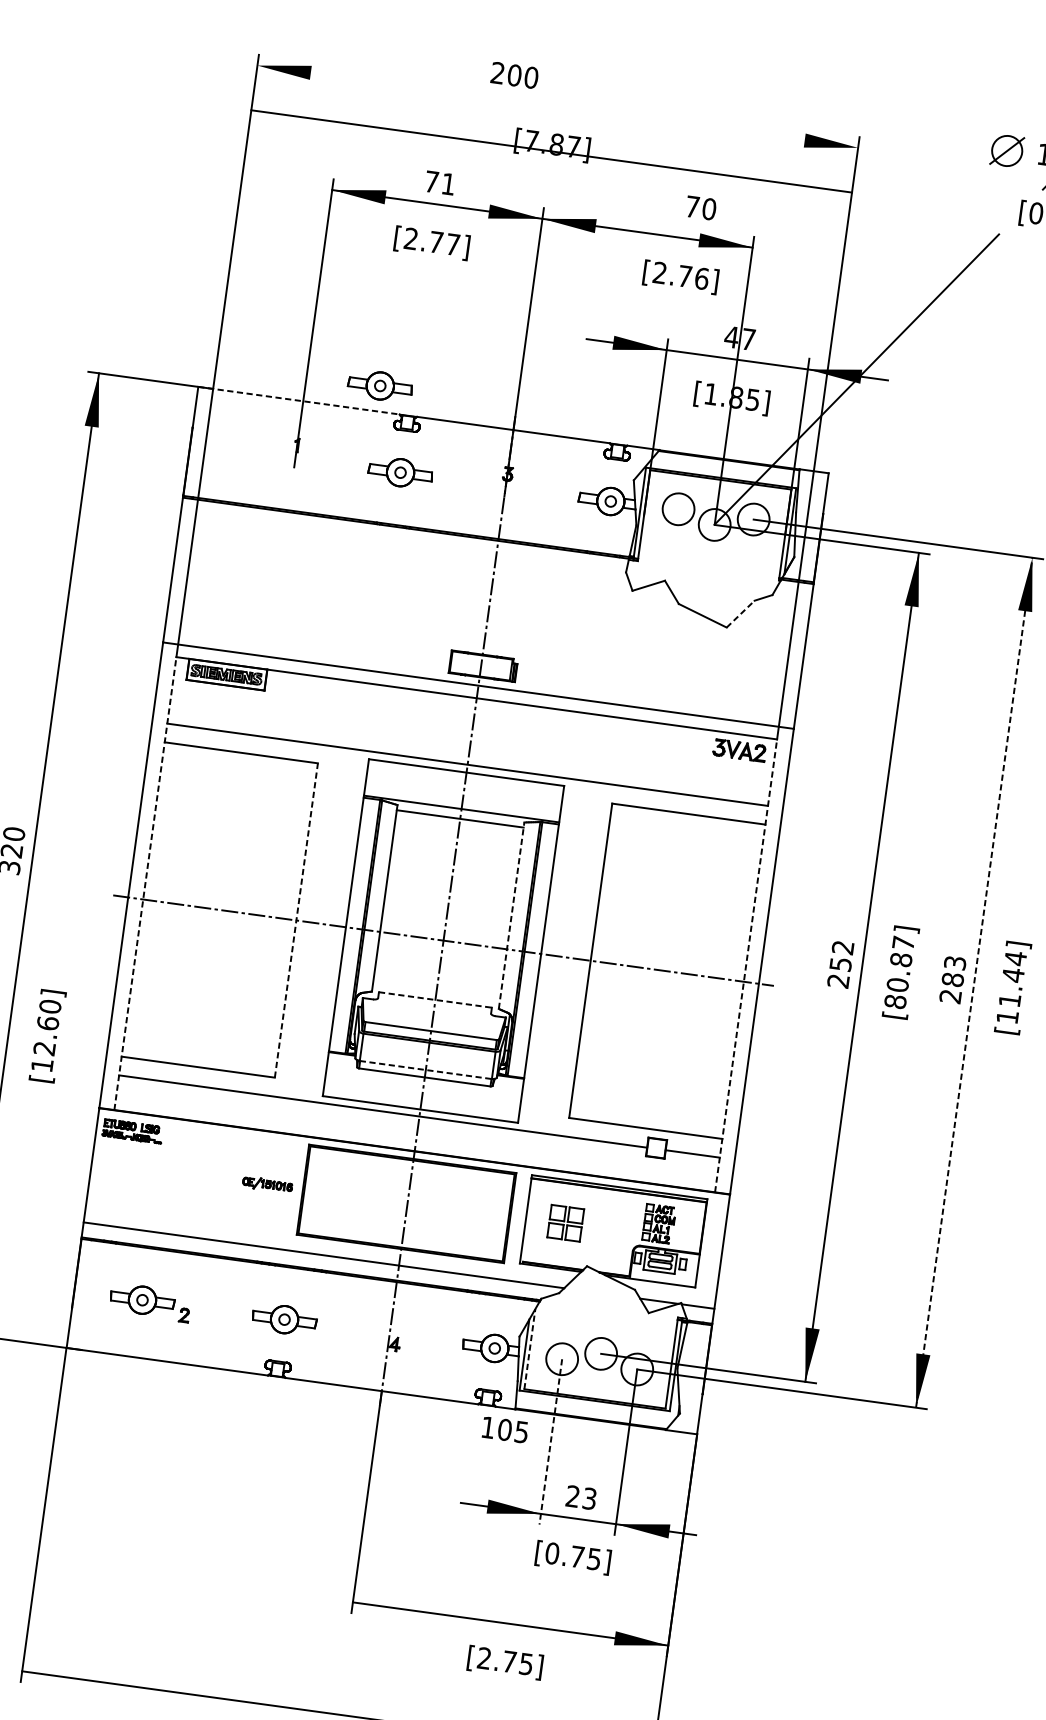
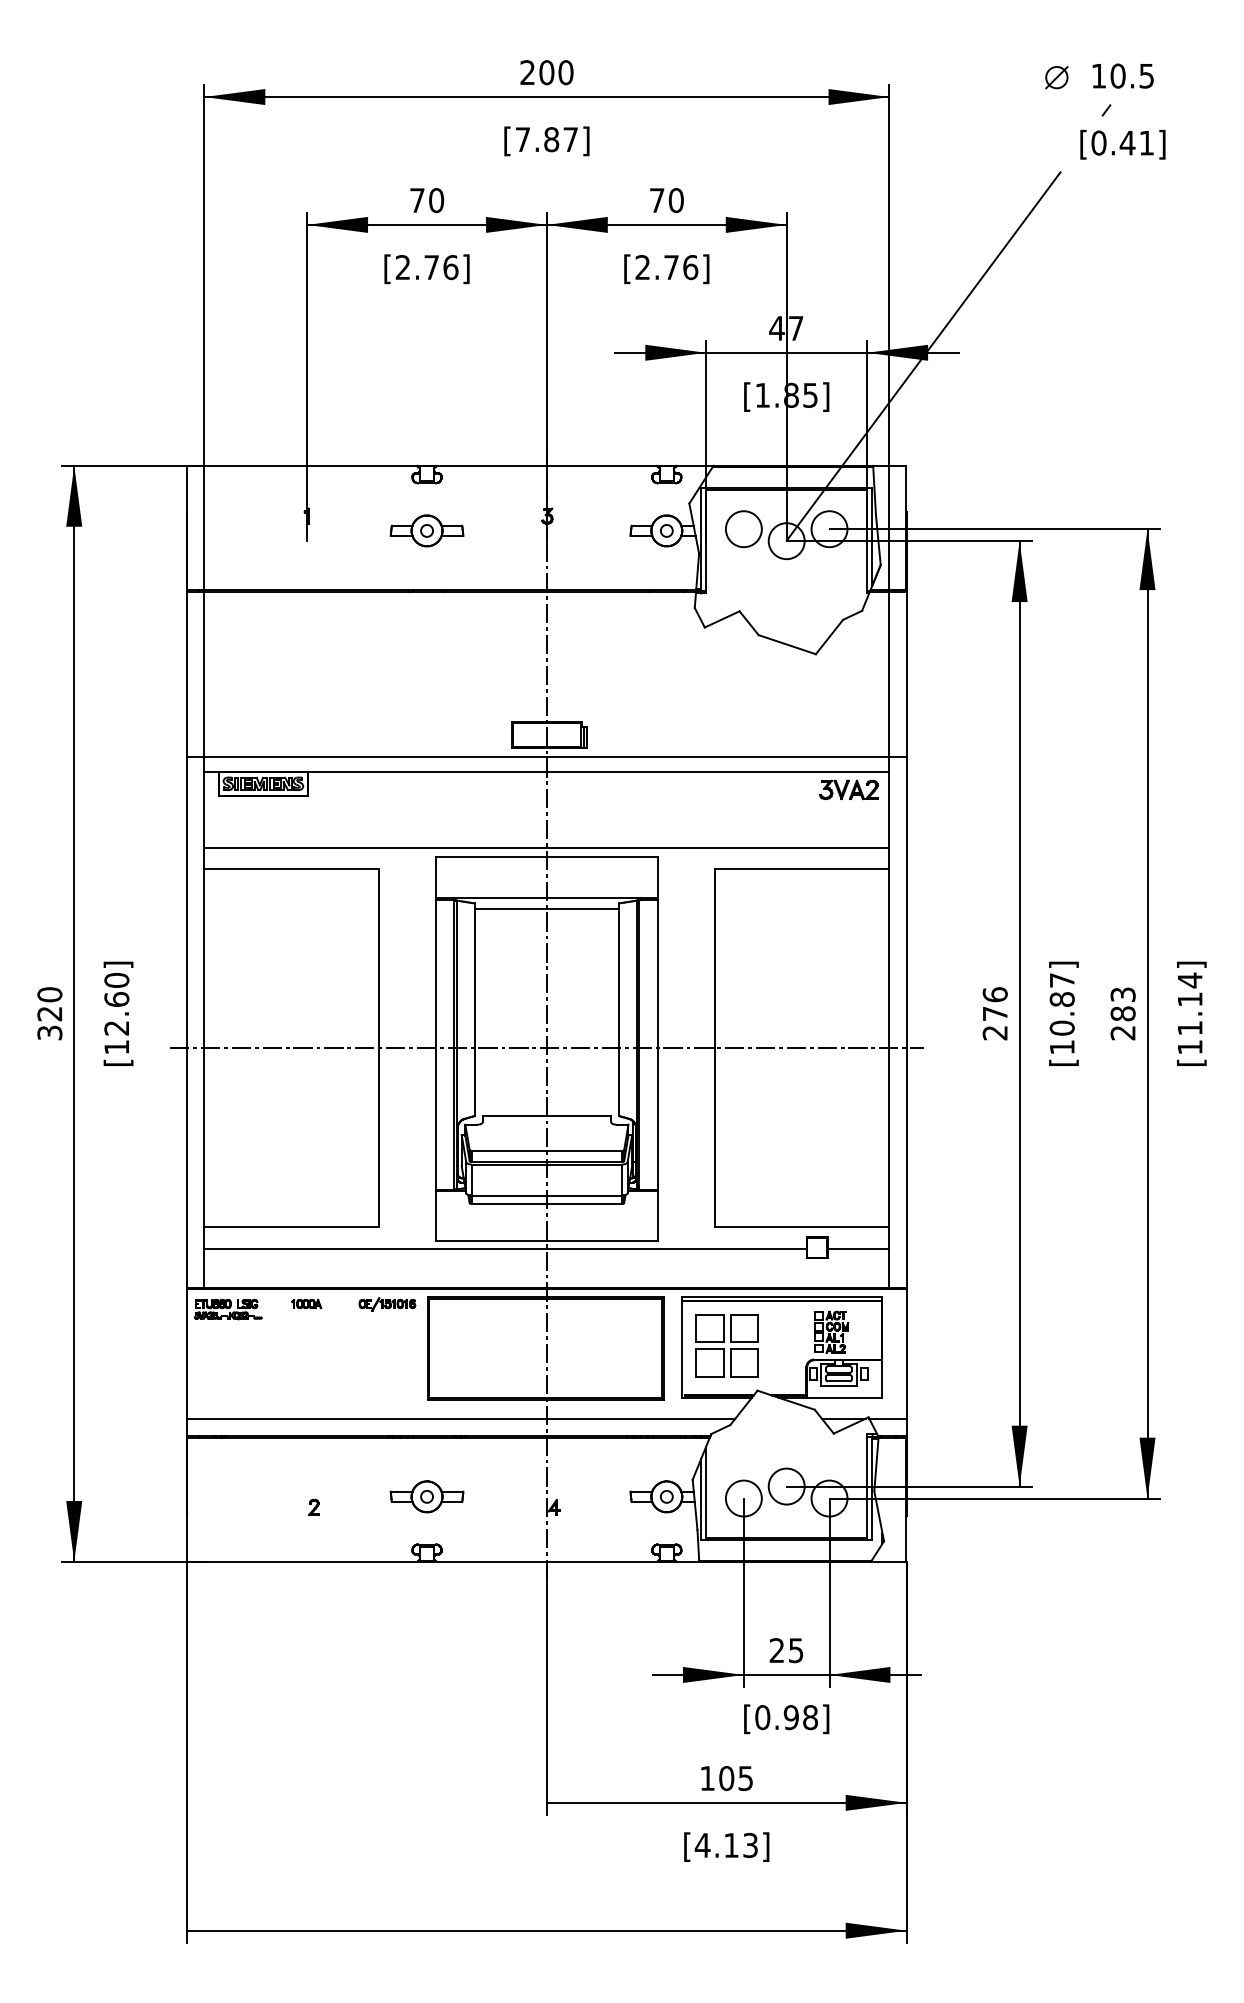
text: (514, 75) -> (546, 72), moved
part: (1006, 150) -> (1056, 77), size x0.62
line: (551, 151) -> (546, 97), moved
text: (448, 184) -> (436, 200), 71 -> 70
text: (700, 207) -> (666, 200), moved
text: (452, 244) -> (450, 267), [2.77] -> [2.76]
text: (680, 277) -> (666, 269), moved
part: (379, 385) -> (390, 436), removed
line: (299, 400) -> (302, 465), dashed -> solid
line: (740, 614) -> (829, 637), dashed -> solid
line: (145, 883) -> (204, 1029), dashed -> solid
line: (511, 915) -> (619, 1009), dashed -> solid
line: (296, 919) -> (379, 1047), dashed -> solid
text: (841, 956) -> (994, 1004), 252 -> 276
line: (746, 965) -> (889, 1029), dashed -> solid
text: (1013, 975) -> (1190, 999), [11.44] -> [11.14]
line: (974, 982) -> (1147, 1013), dashed -> solid
line: (435, 999) -> (547, 1115), dashed -> solid
text: (894, 1001) -> (1061, 1046), [80.87] -> [10.87]
text: (47, 1035) -> (118, 1013), moved
line: (426, 1069) -> (547, 1195), dashed -> solid
part: (202, 1135) -> (306, 1303), added
part: (267, 1184) -> (387, 1304), moved
part: (565, 1222) -> (726, 1345), size x1.67
part: (142, 1299) -> (264, 1496), removed
line: (530, 1349) -> (706, 1492), dashed -> solid
text: (504, 1429) -> (726, 1778), moved
line: (550, 1442) -> (743, 1593), dashed -> solid
text: (590, 1498) -> (796, 1650), 23 -> 25
text: (585, 1558) -> (800, 1717), [0.75] -> [0.98]
text: (504, 1660) -> (725, 1844), [2.75] -> [4.13]

